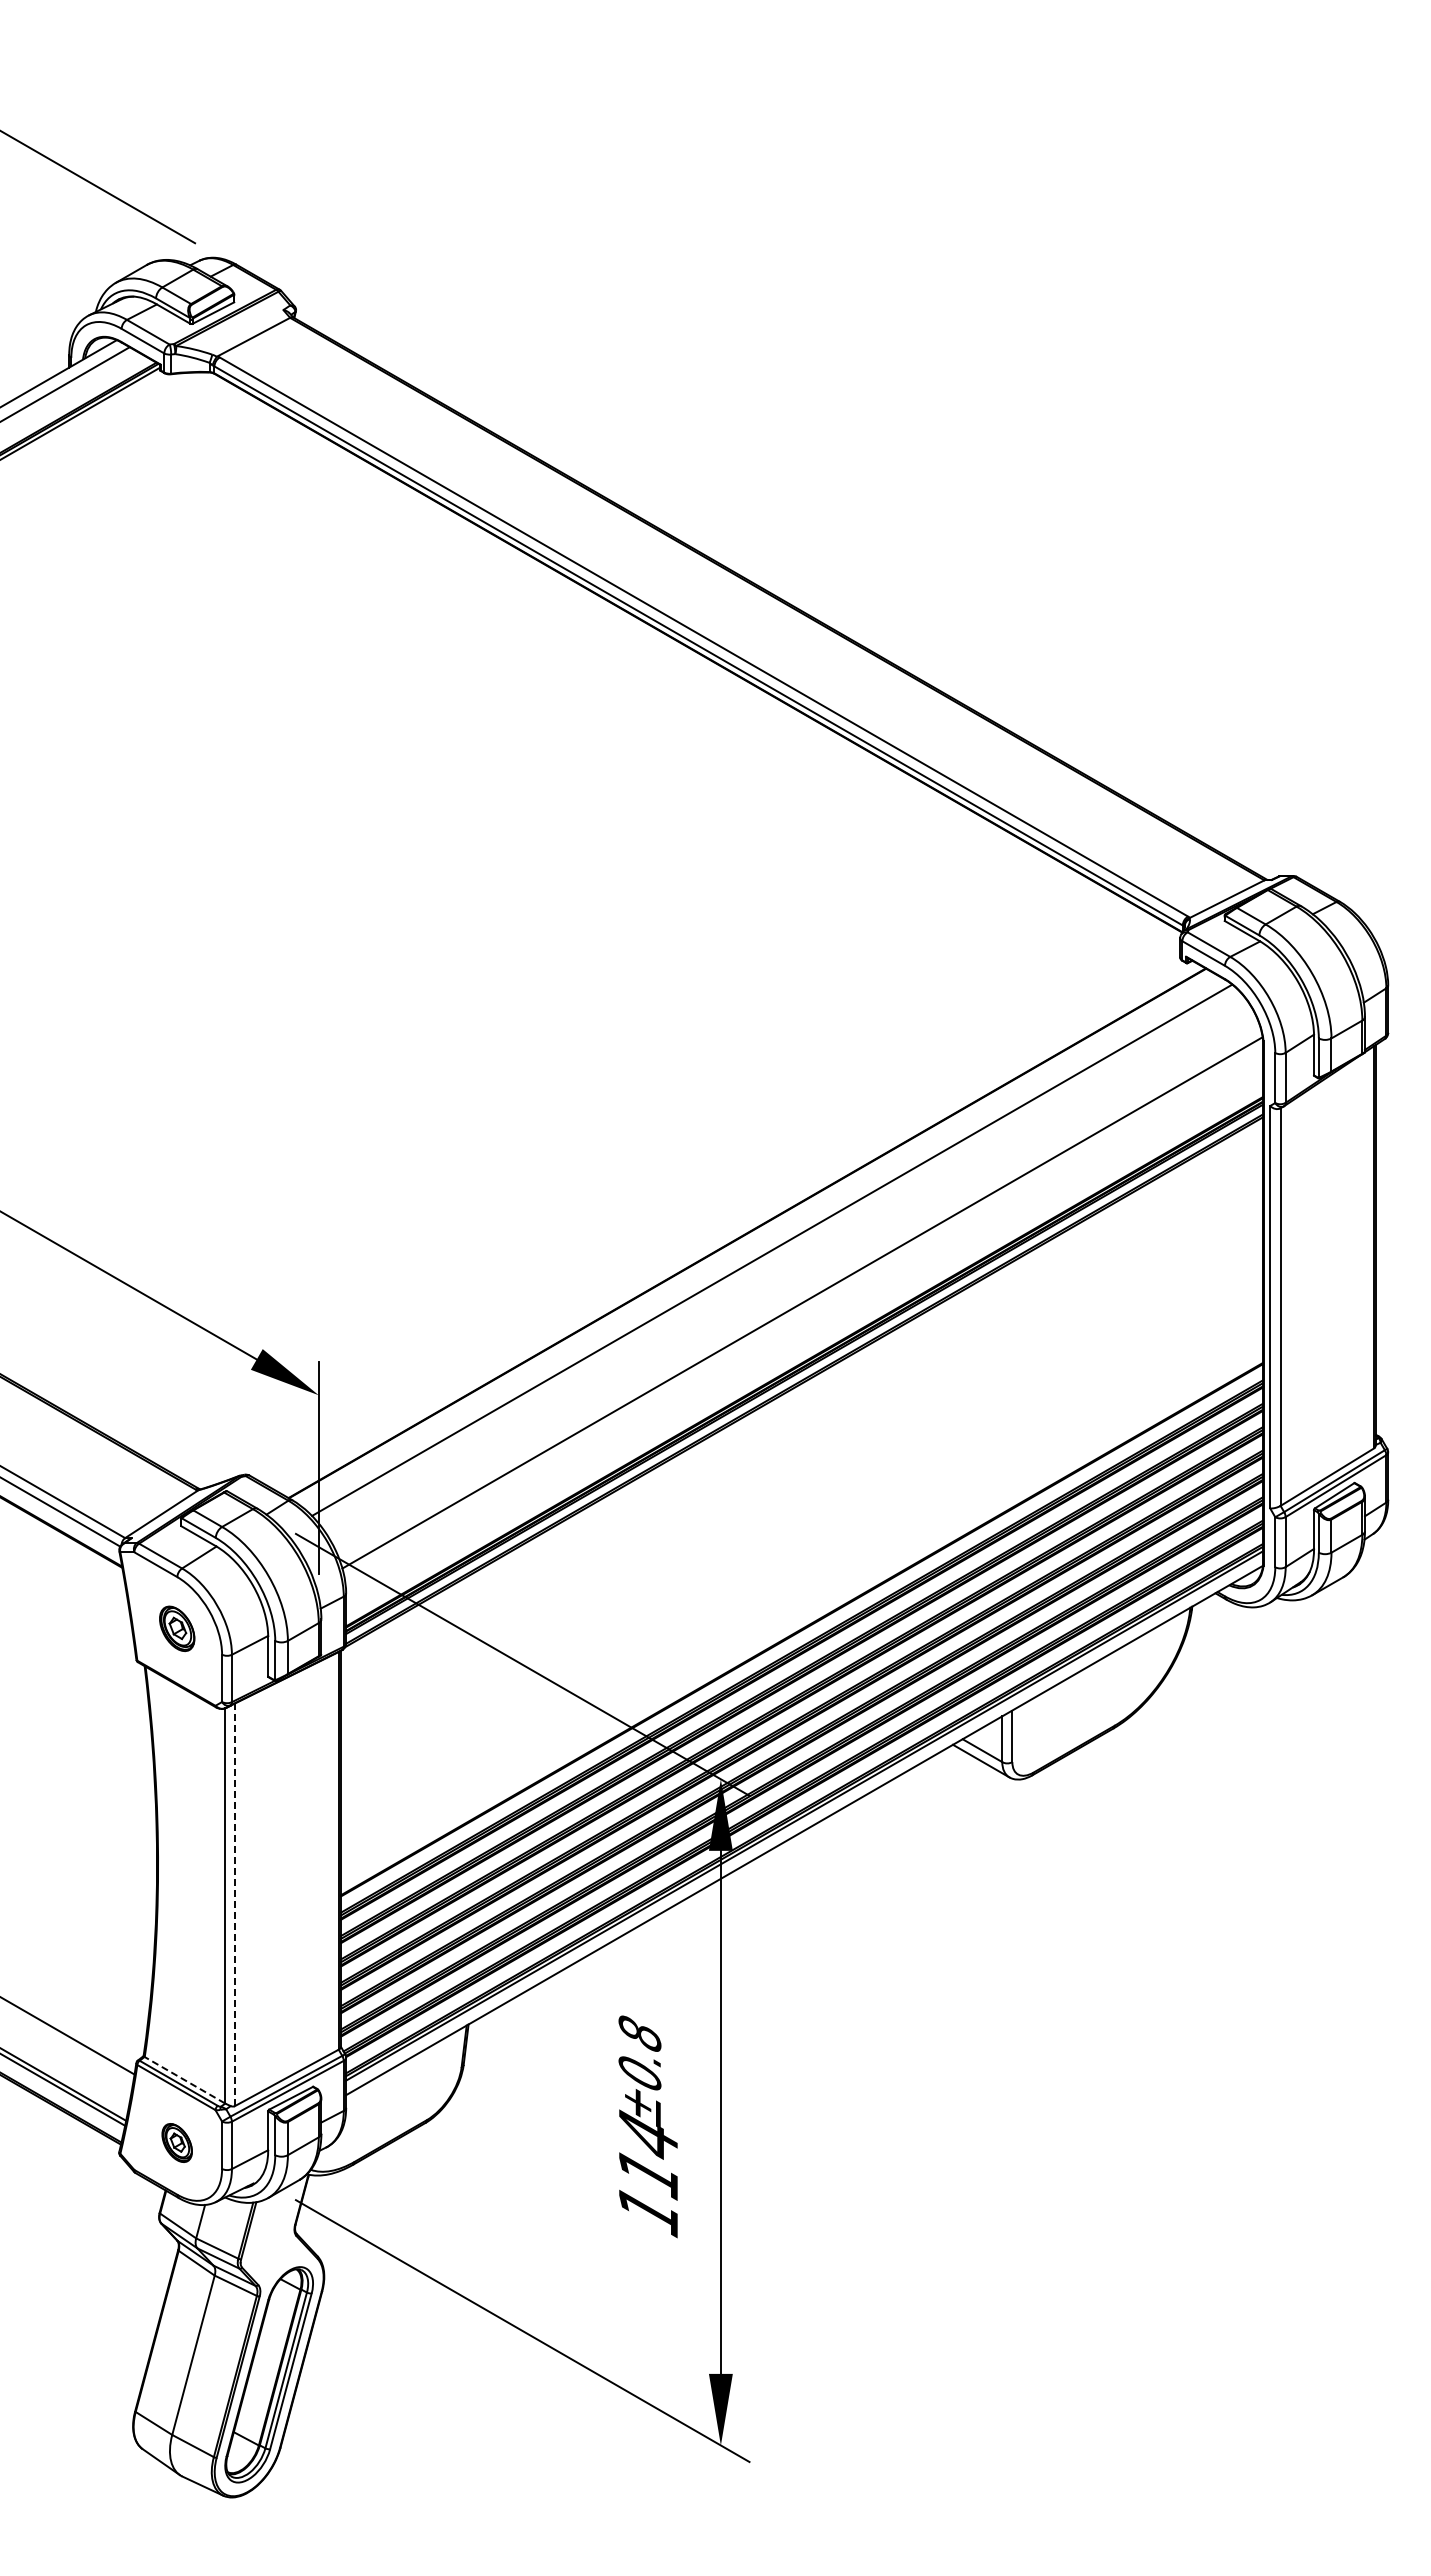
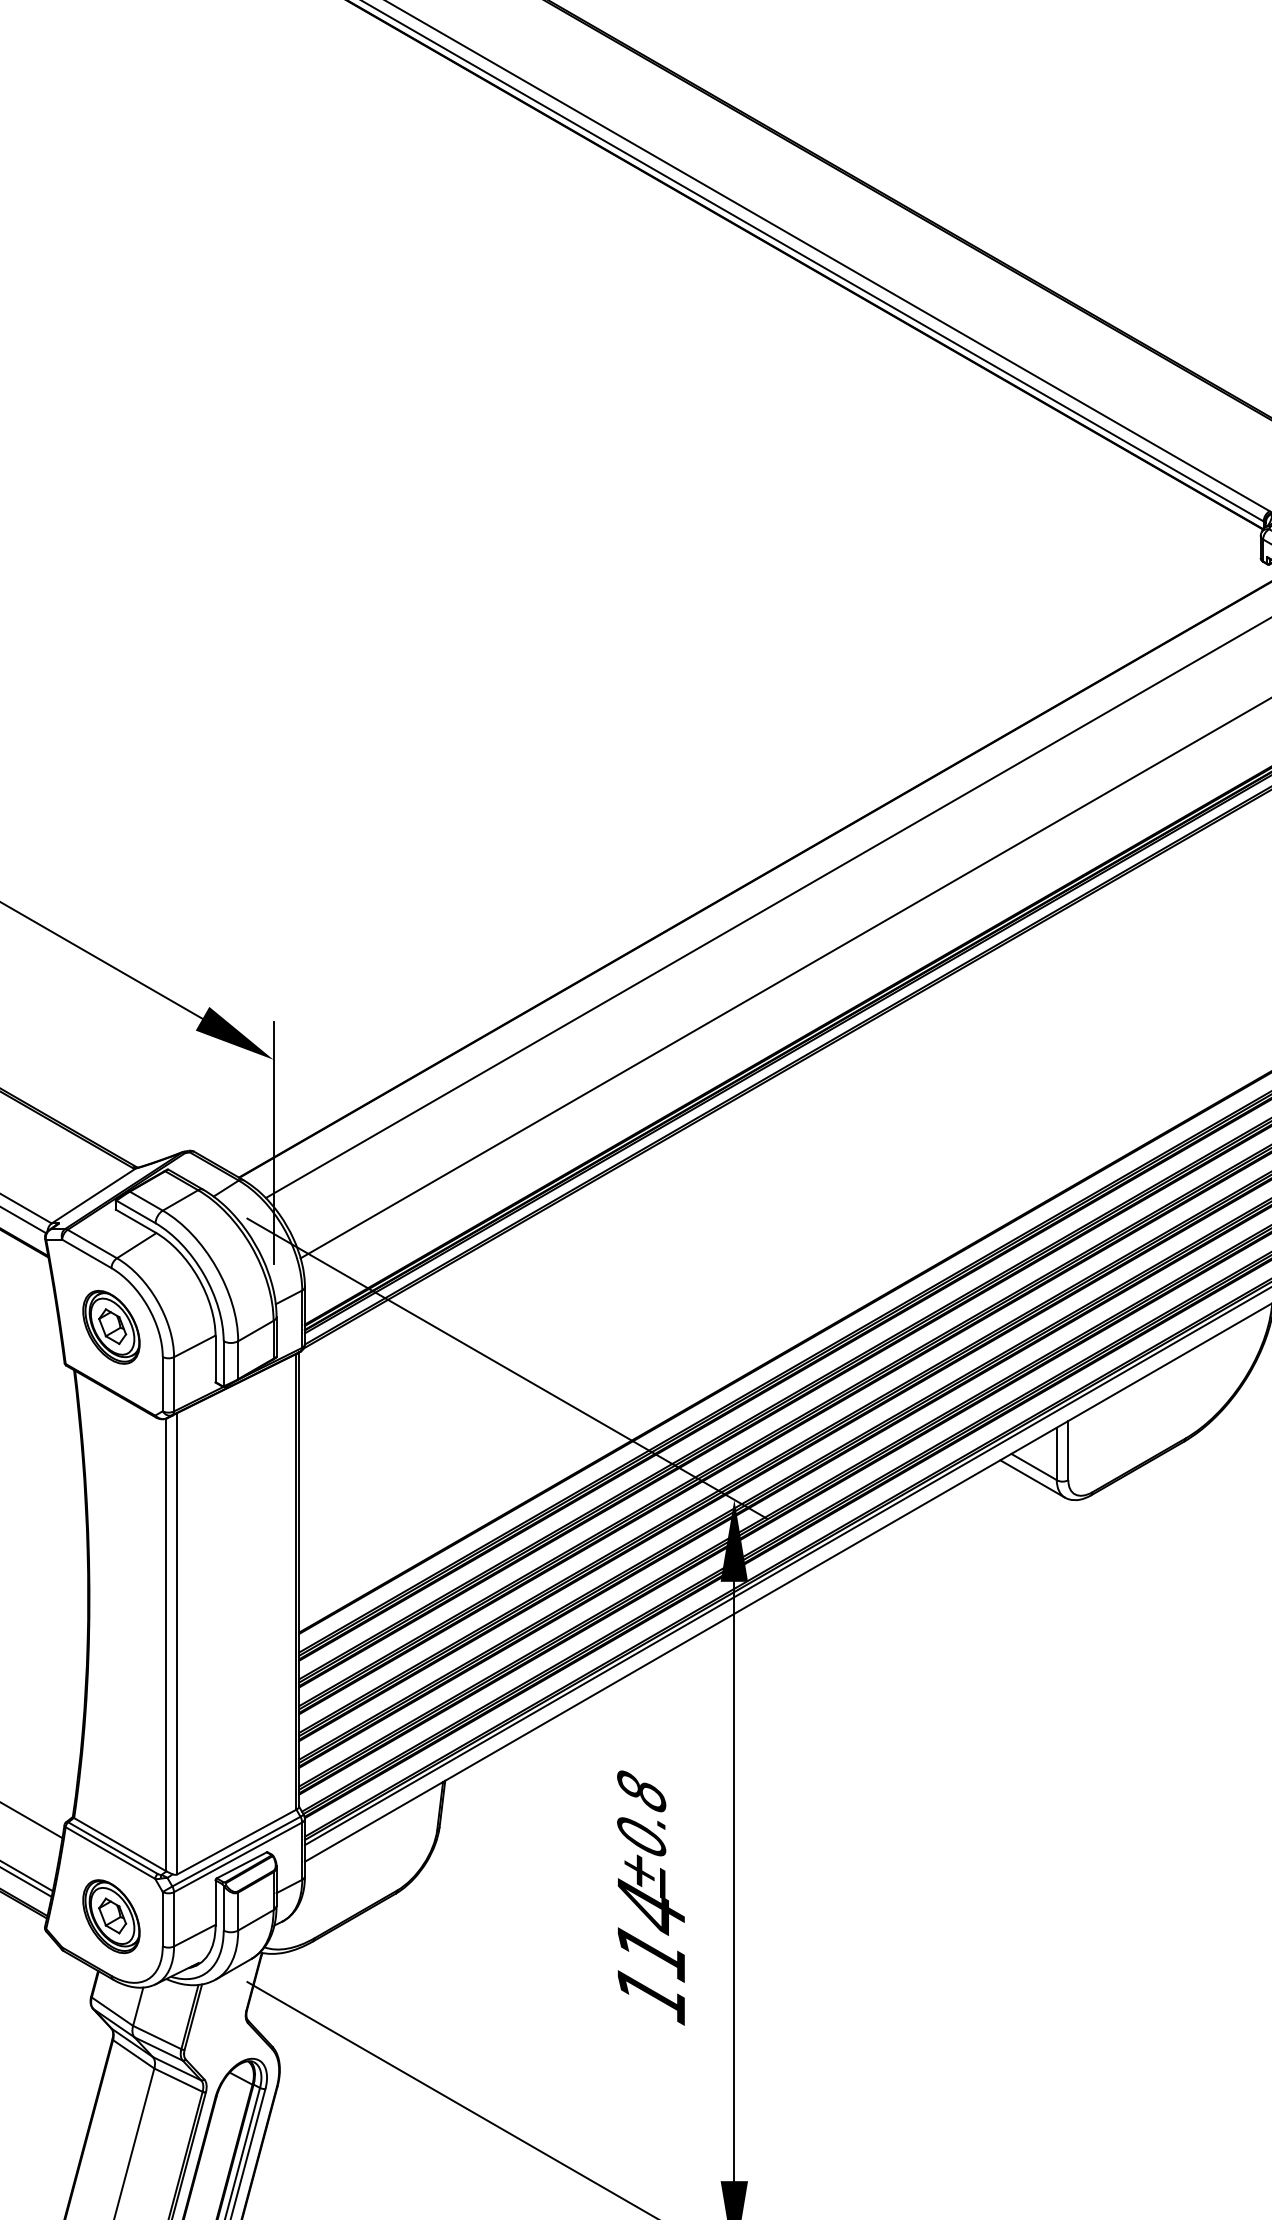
part: (176, 1628) -> (110, 1327), size x1.43
line: (234, 1904) -> (176, 1643), dashed -> solid
line: (184, 2079) -> (119, 1843), dashed -> solid
part: (176, 2142) -> (110, 1916), size x1.67

